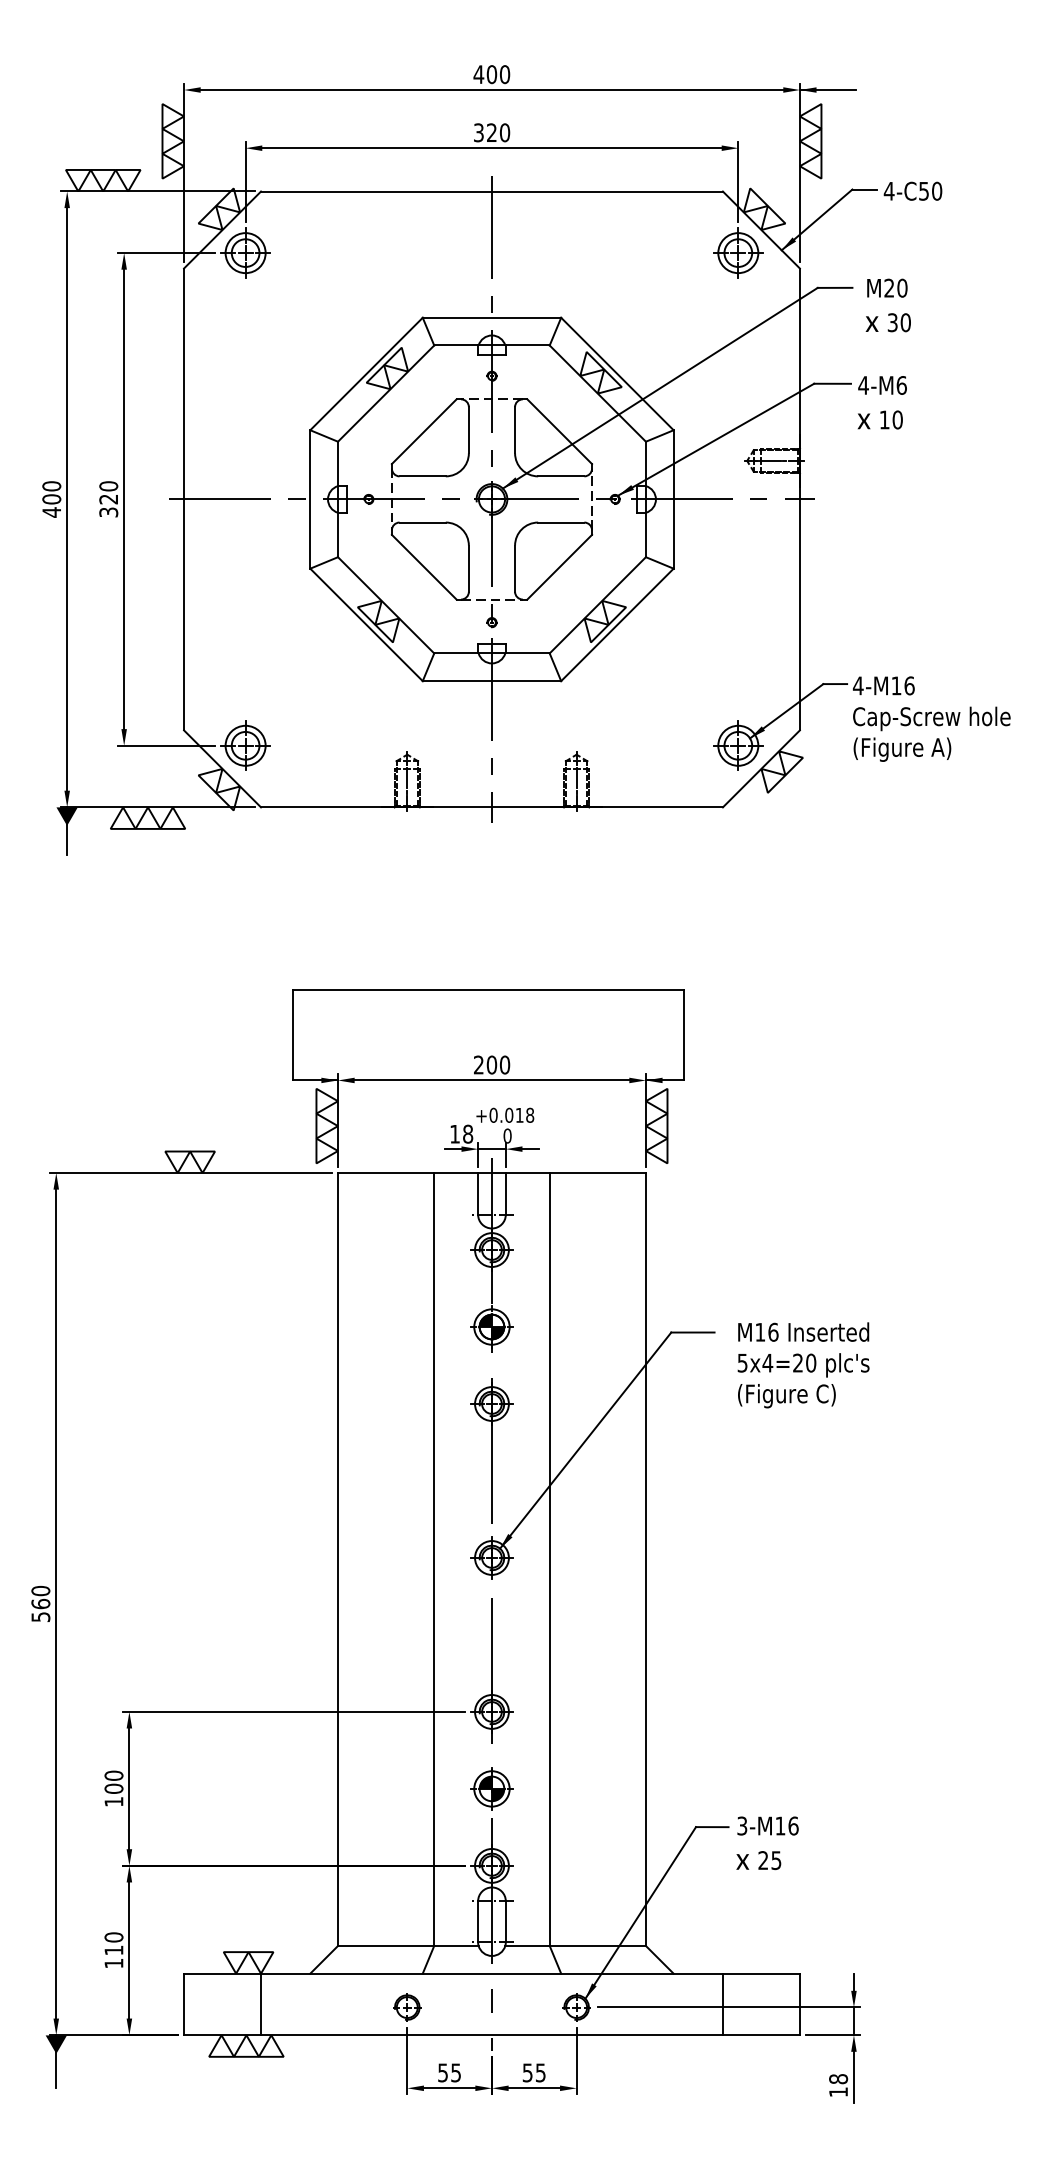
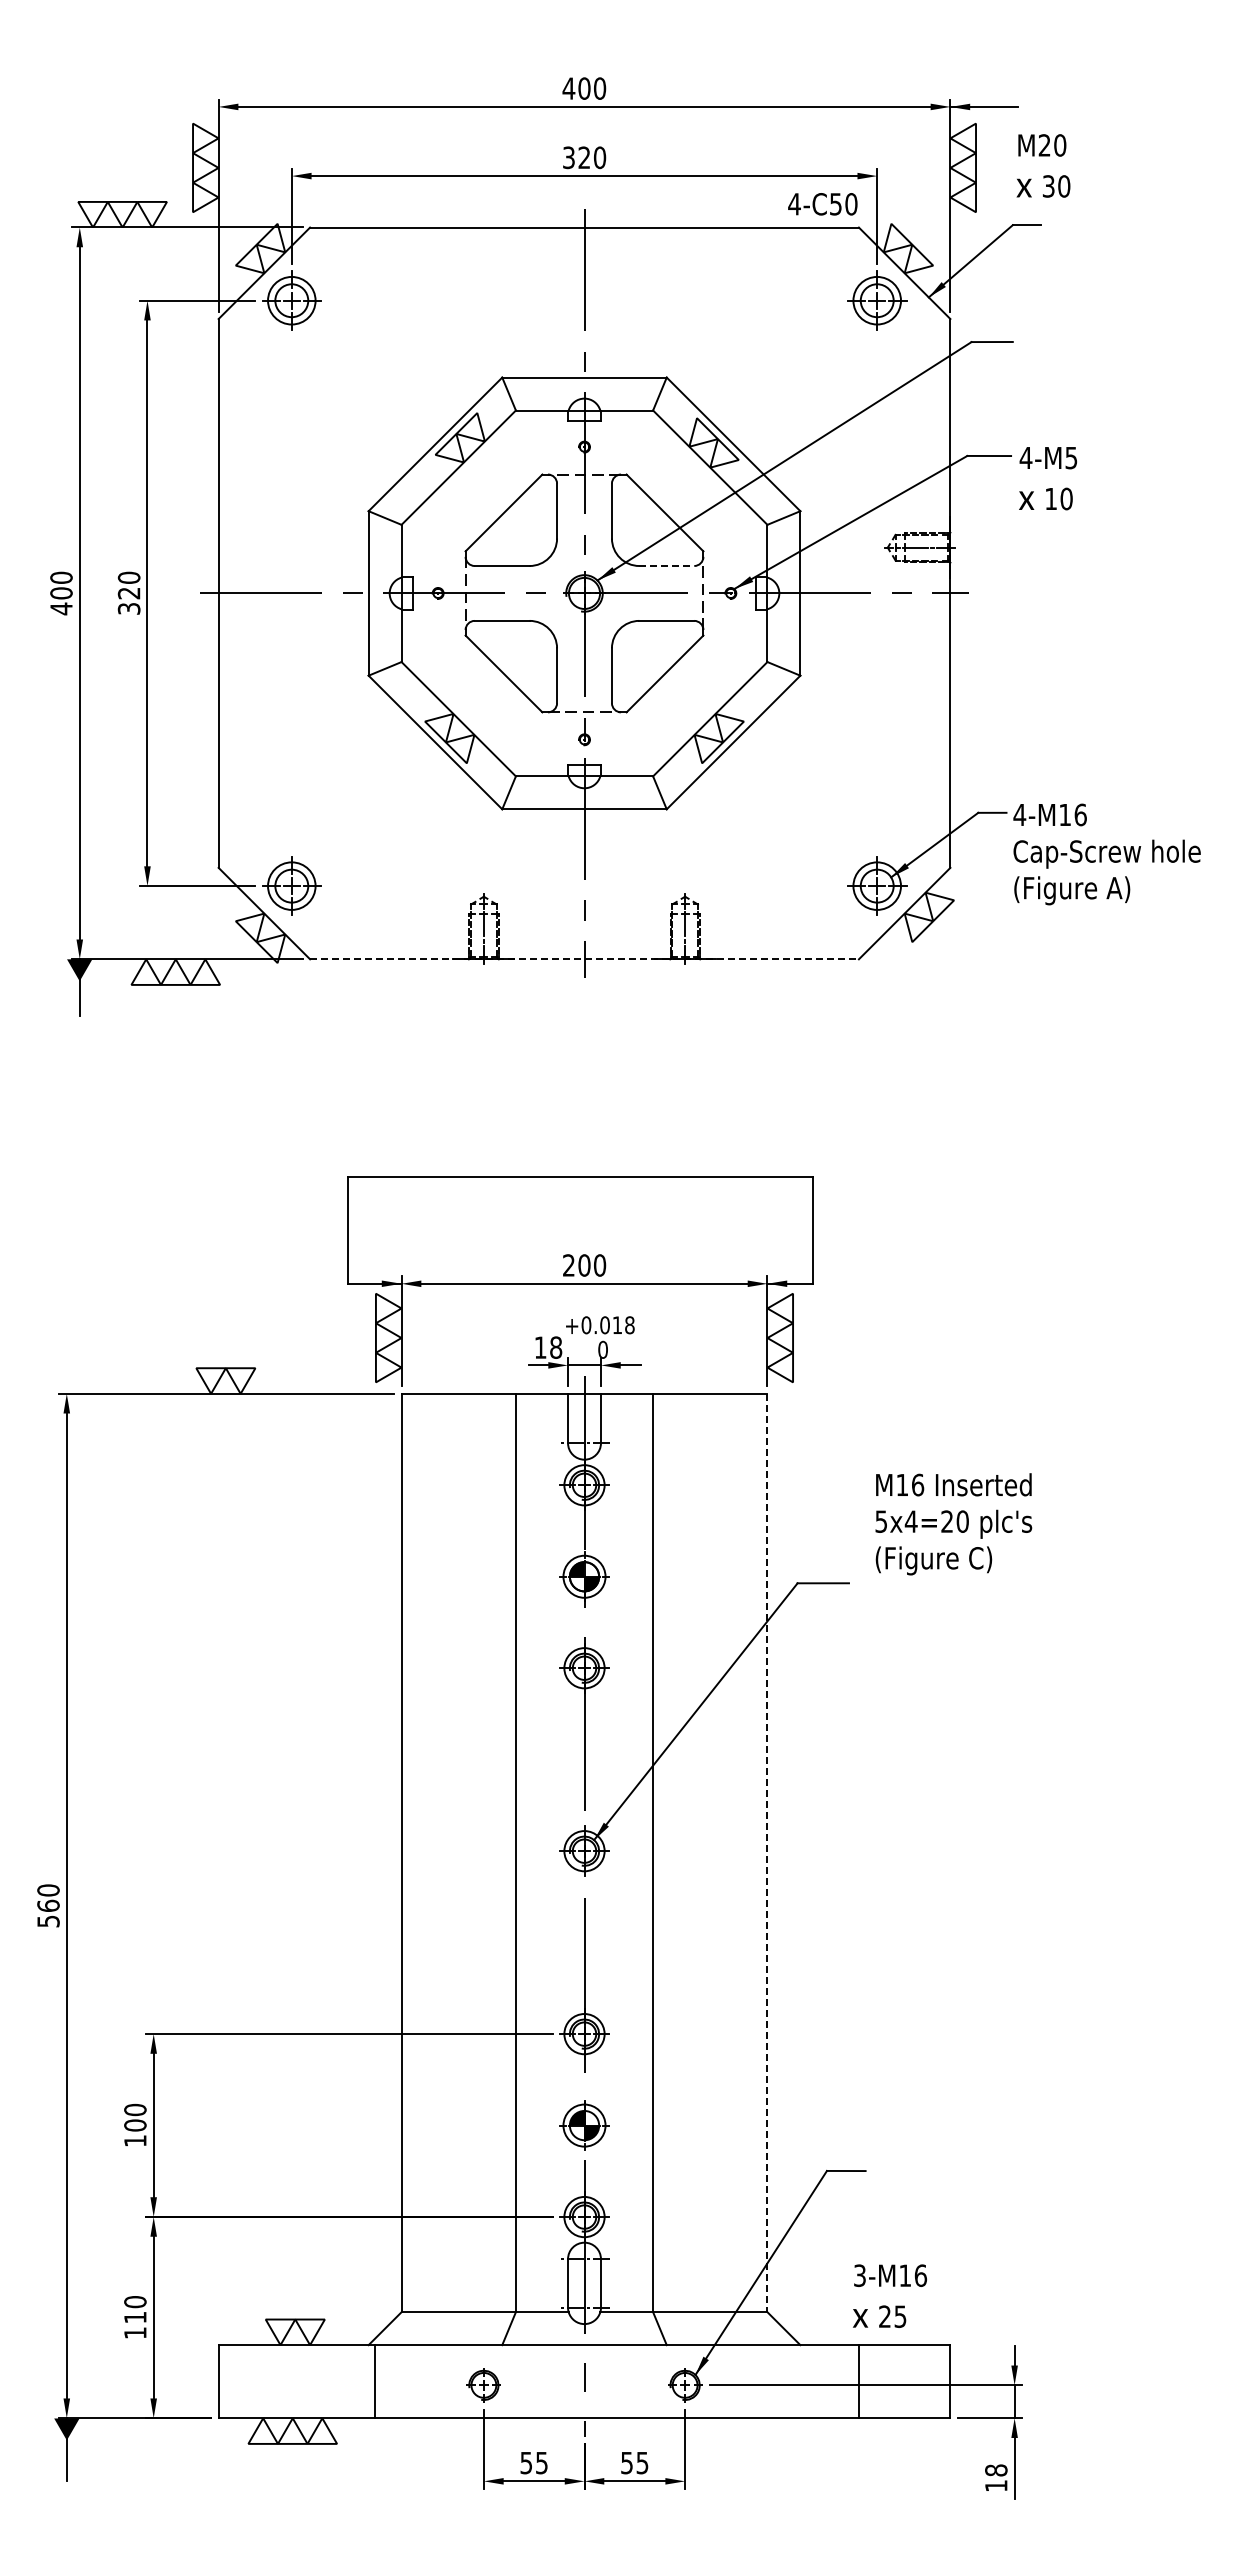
text: (912, 191) -> (822, 204), moved
text: (888, 305) -> (1043, 165), moved
text: (901, 385) -> (1071, 457), 4-M6 -> 4-M5
line: (561, 476) -> (667, 566), solid -> dashed
line: (492, 807) -> (585, 959), solid -> dashed
text: (803, 1365) -> (953, 1524), moved
line: (645, 1559) -> (767, 1853), solid -> dashed
text: (767, 1842) -> (889, 2295), moved
line: (261, 2004) -> (375, 2381), moved

